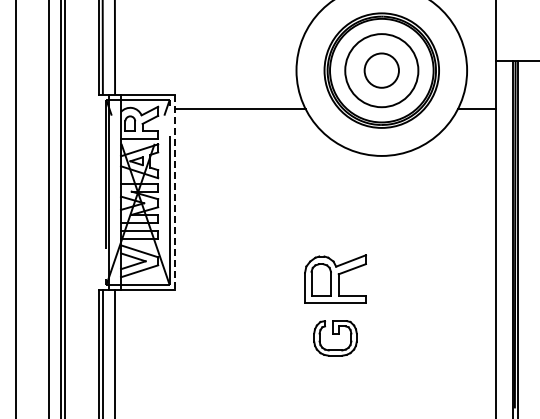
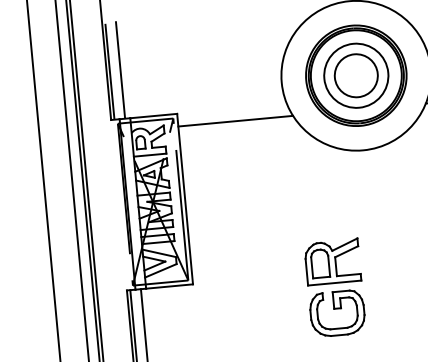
circle: (381, 70) -> (356, 75), size x1.43
line: (174, 193) -> (185, 199), dashed -> solid
part: (335, 338) -> (337, 313), size x1.43

